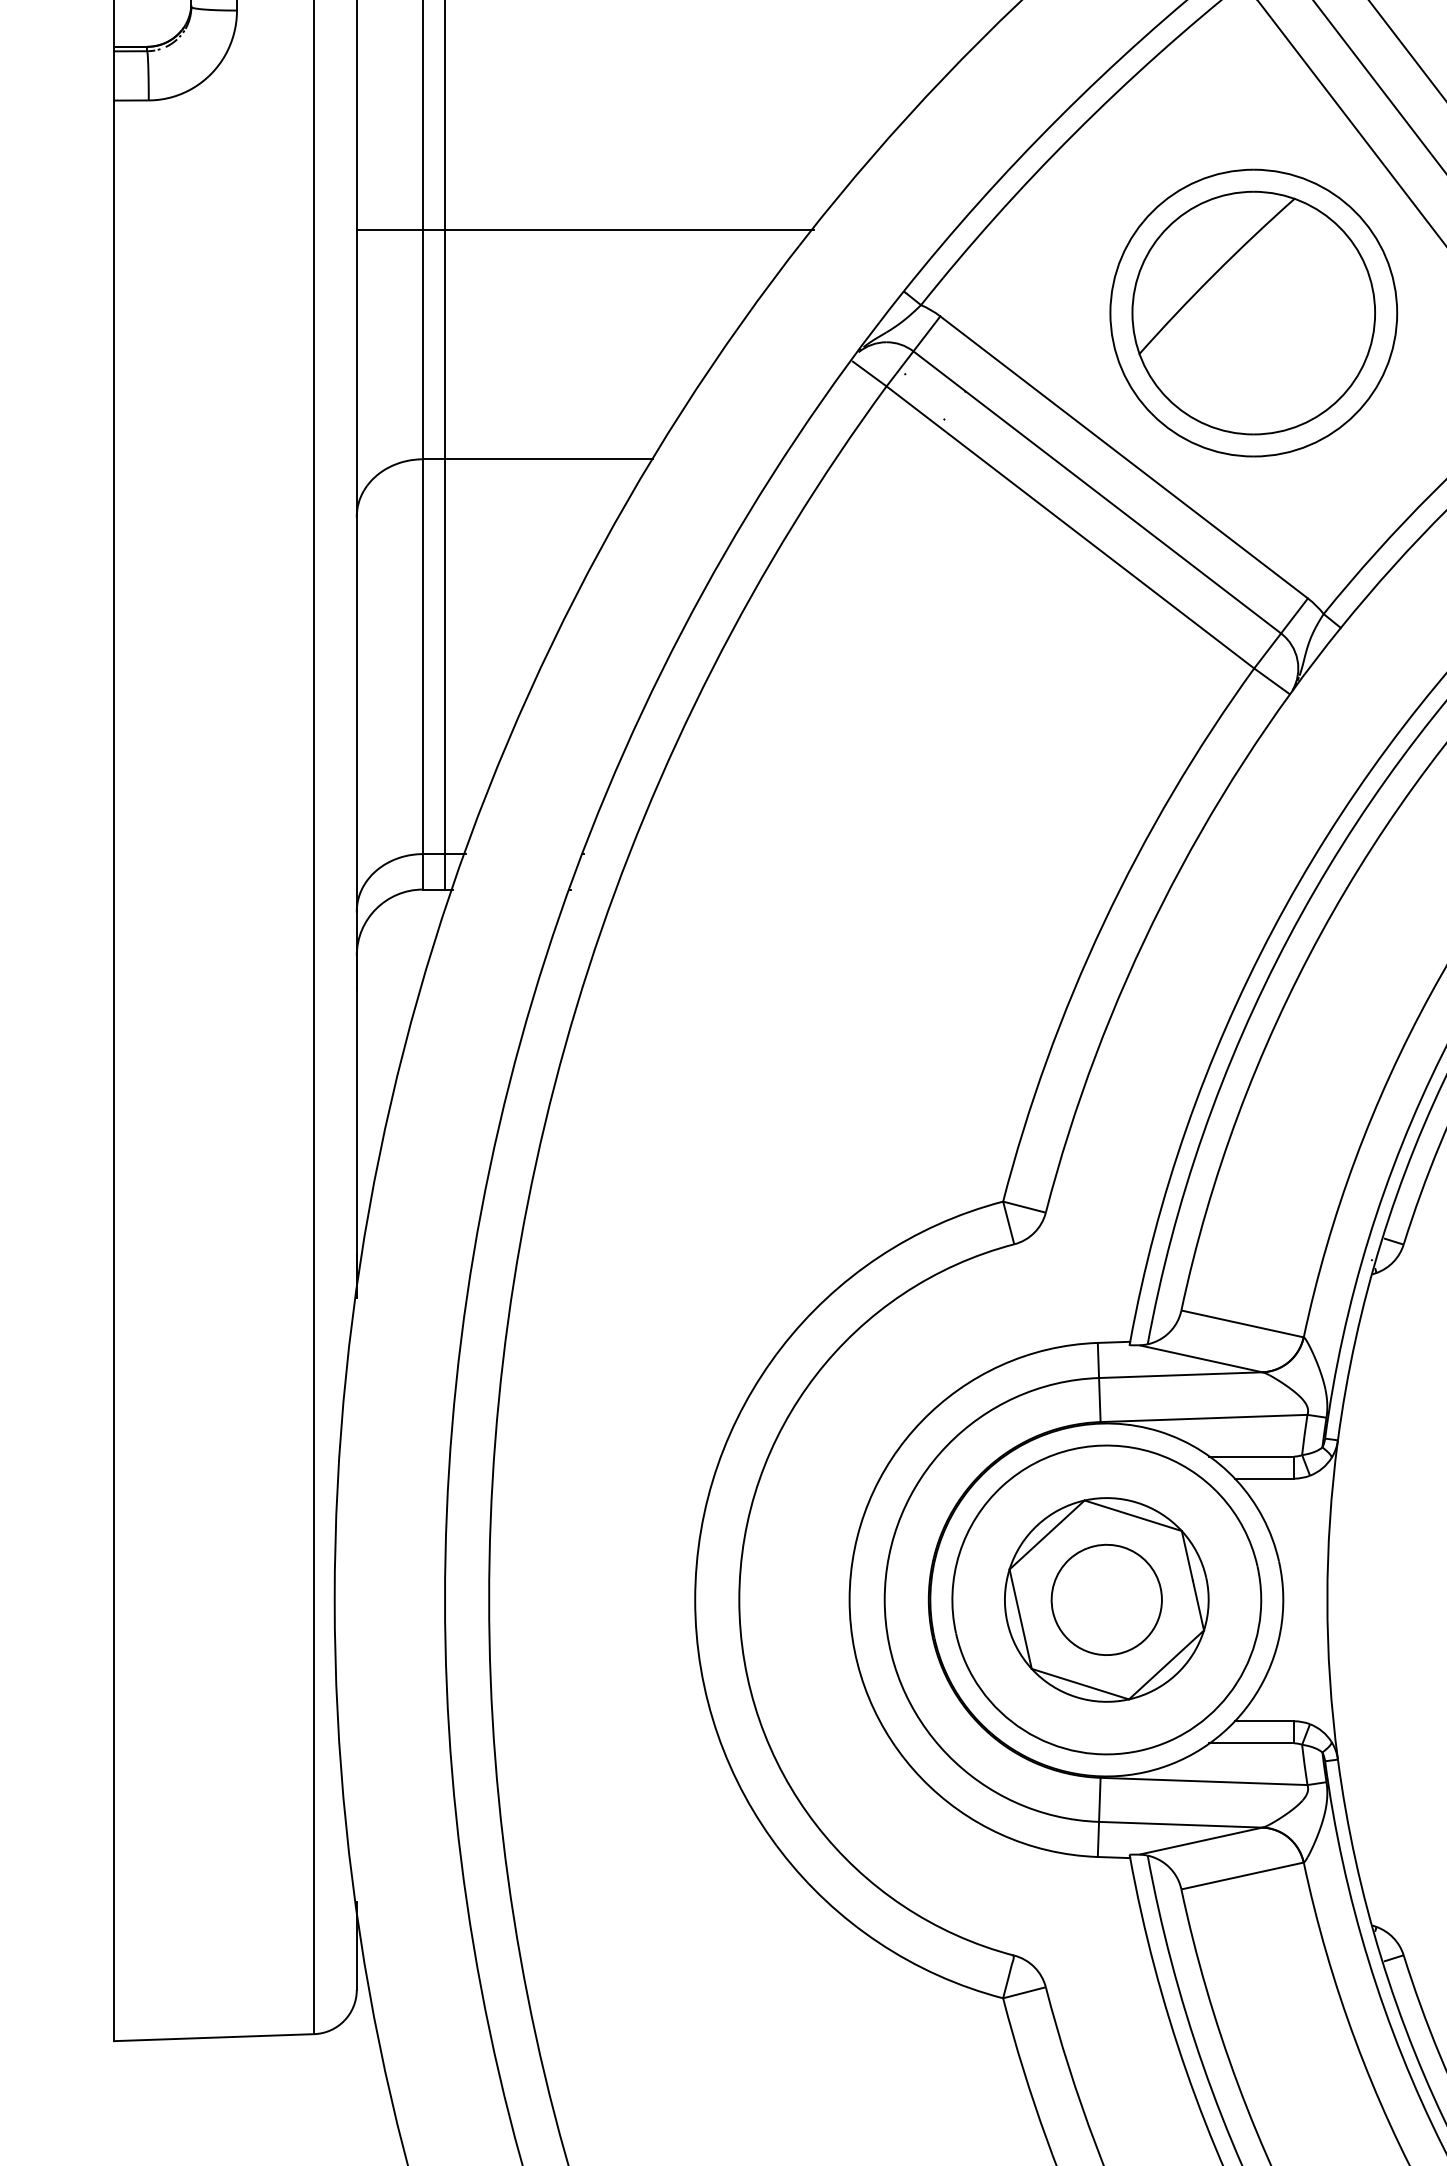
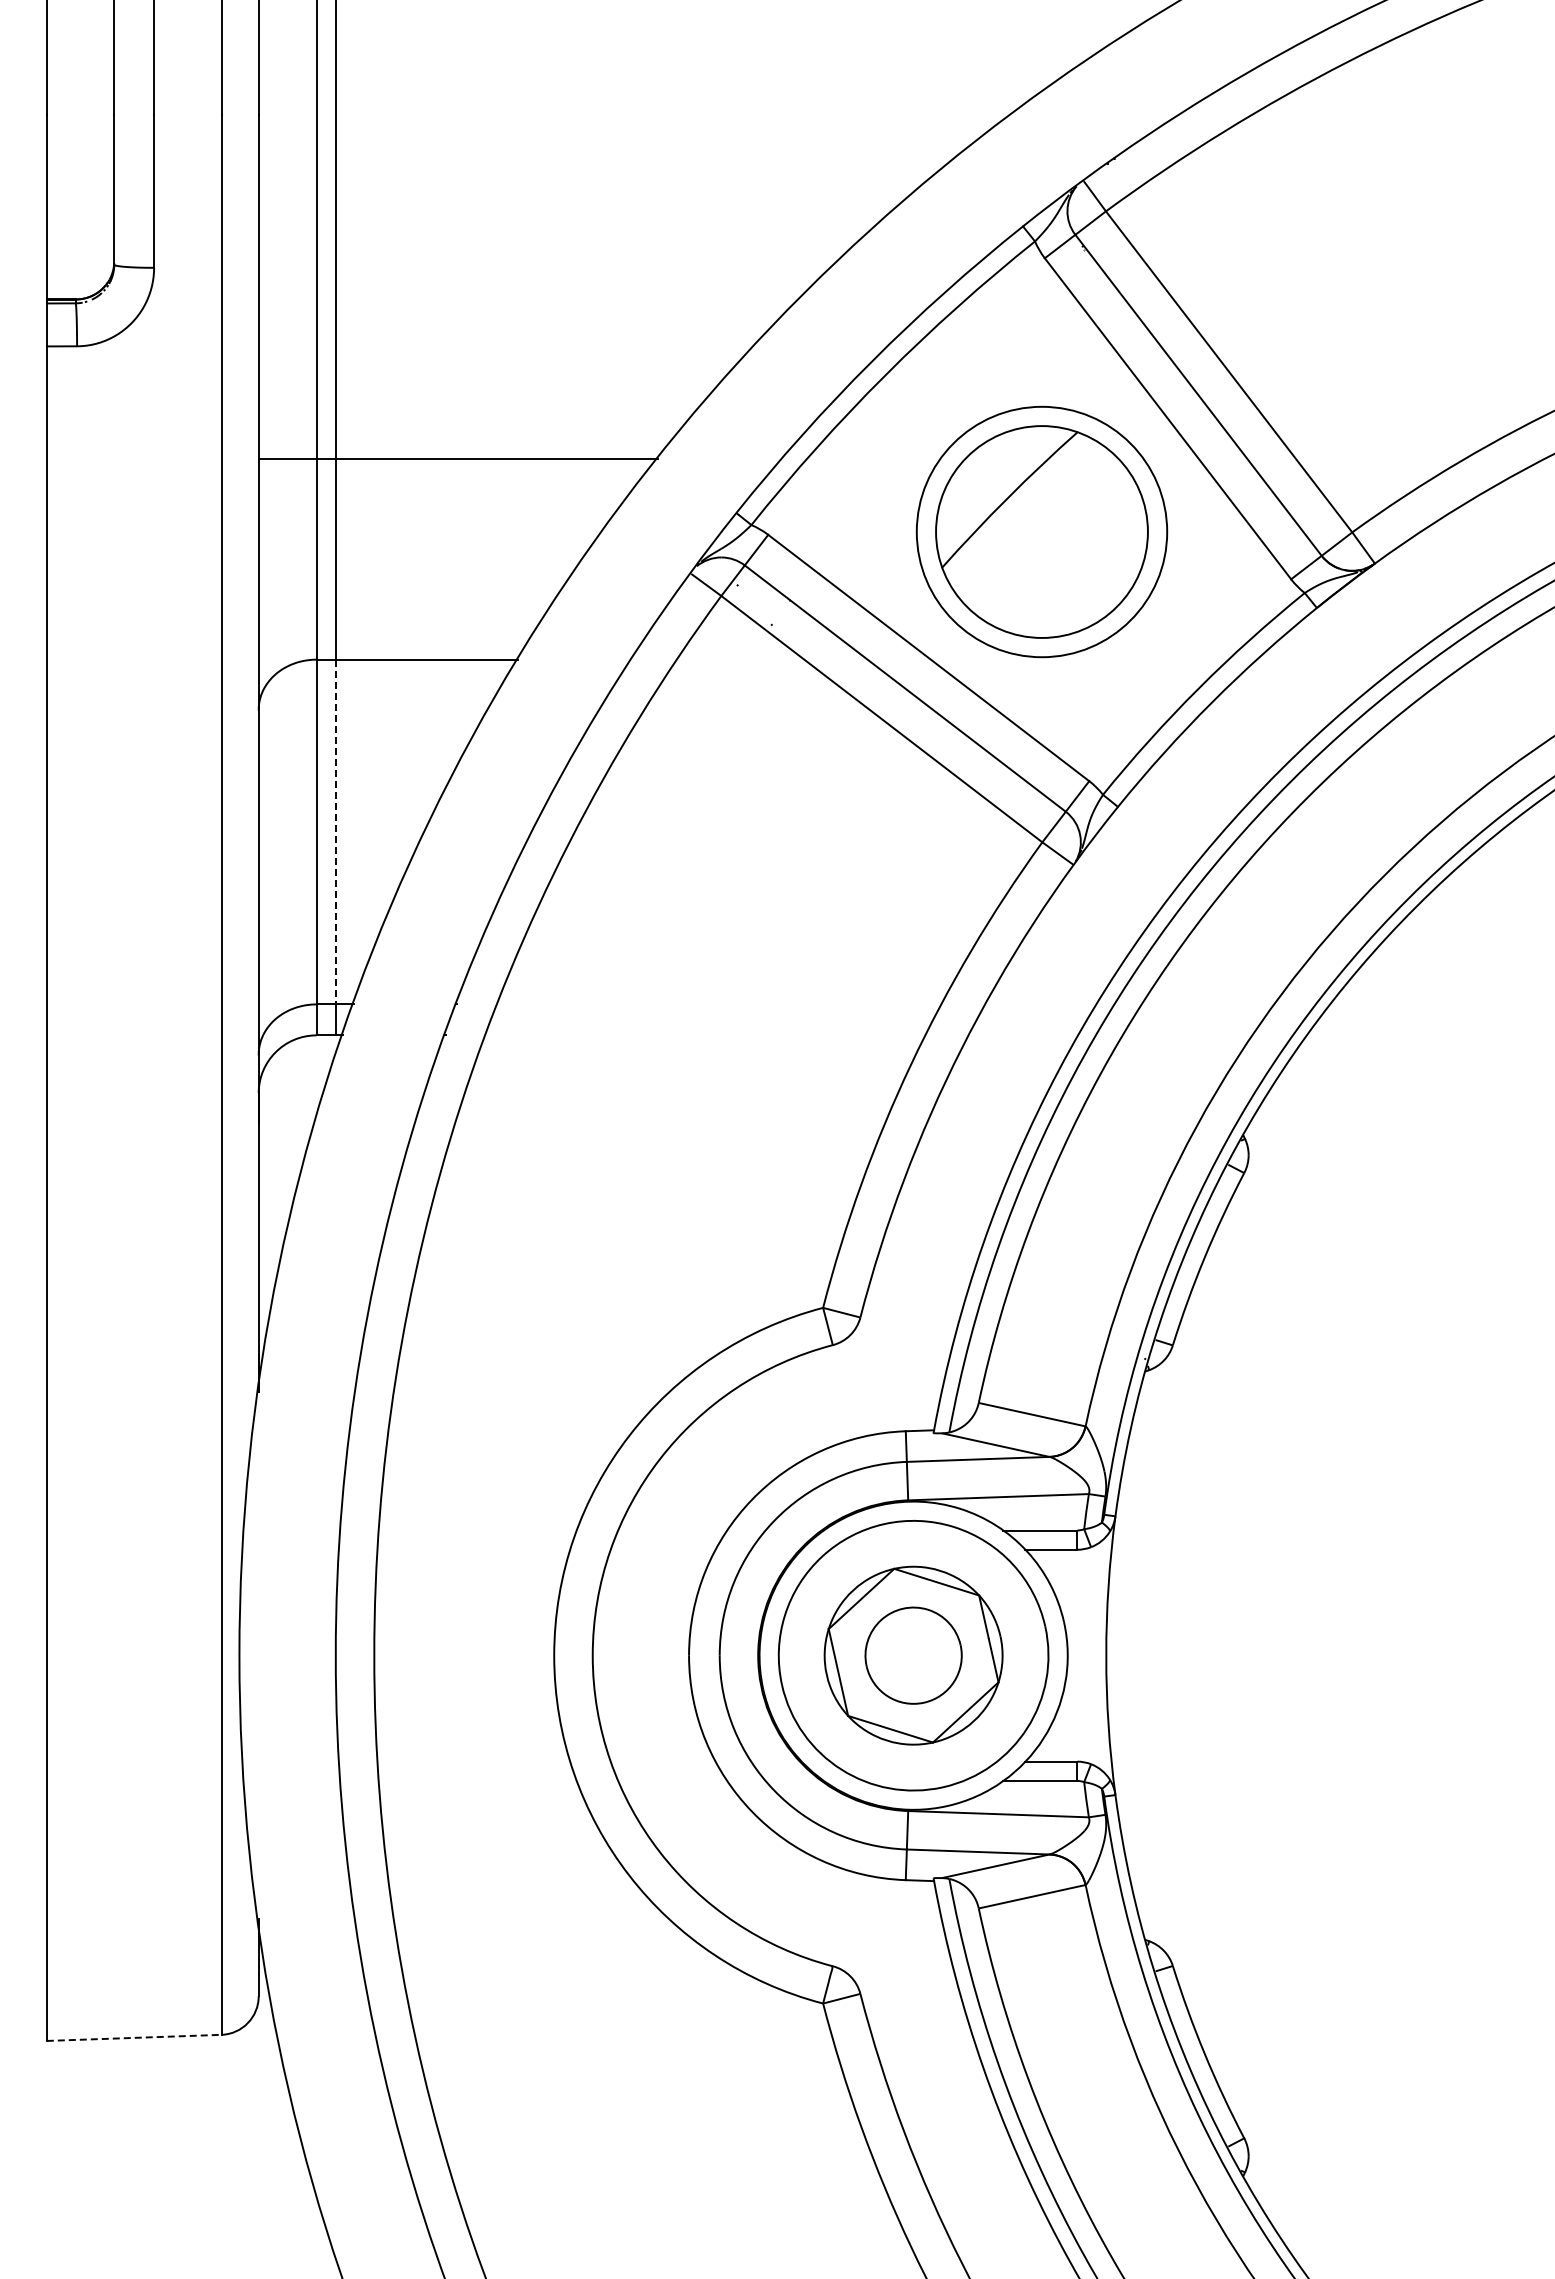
line: (444, 657) -> (335, 832), solid -> dashed
line: (214, 2037) -> (134, 2037), solid -> dashed

